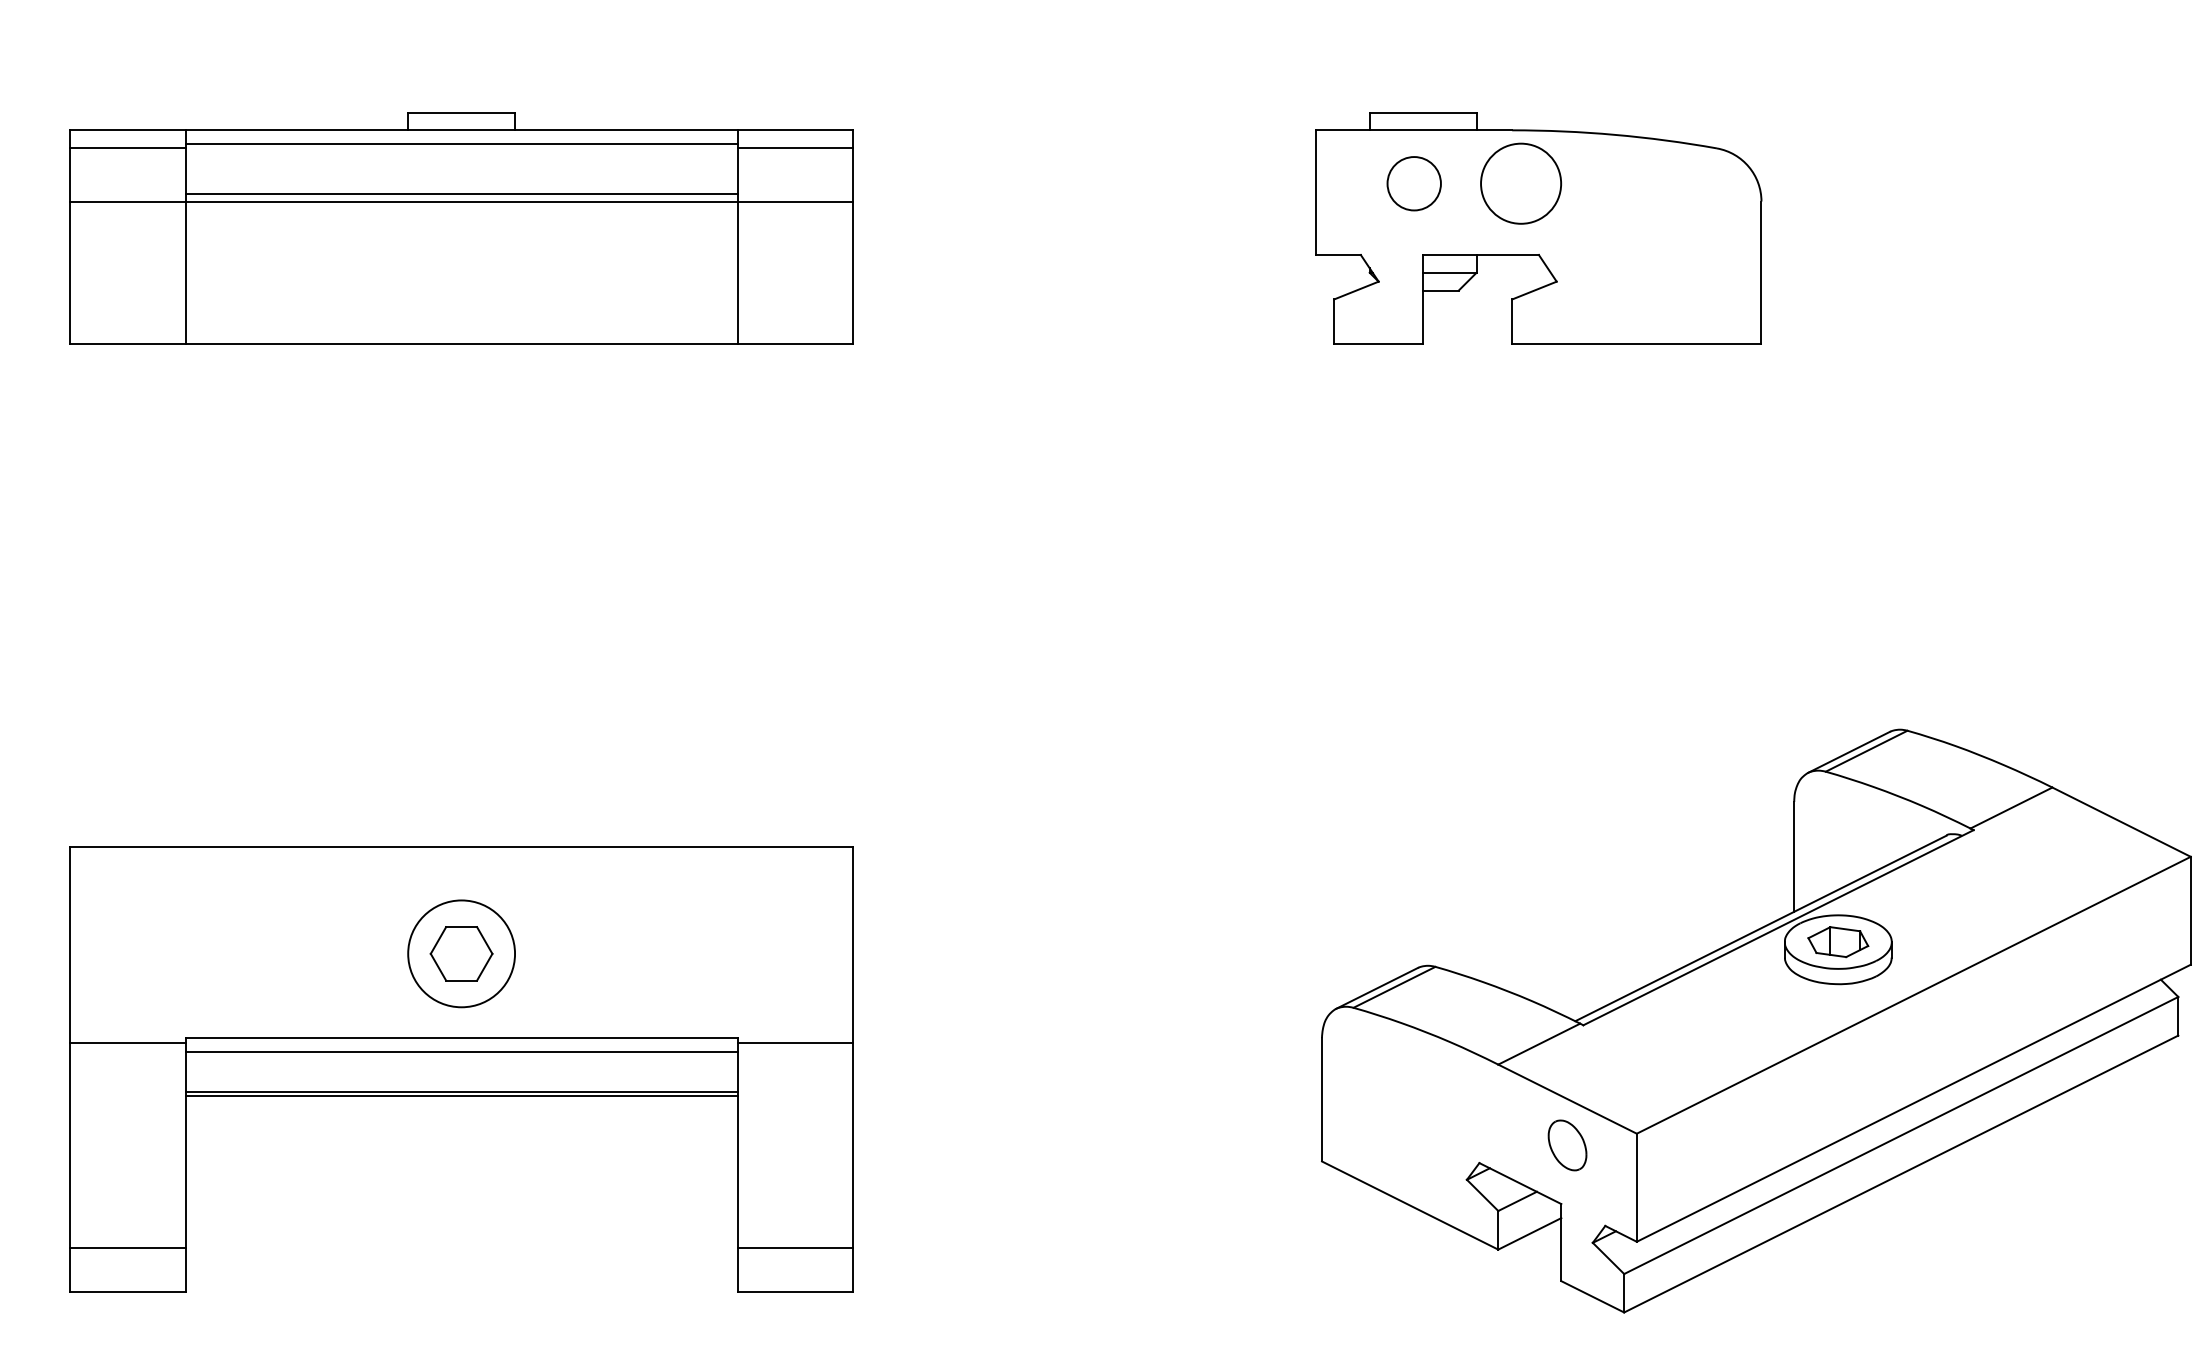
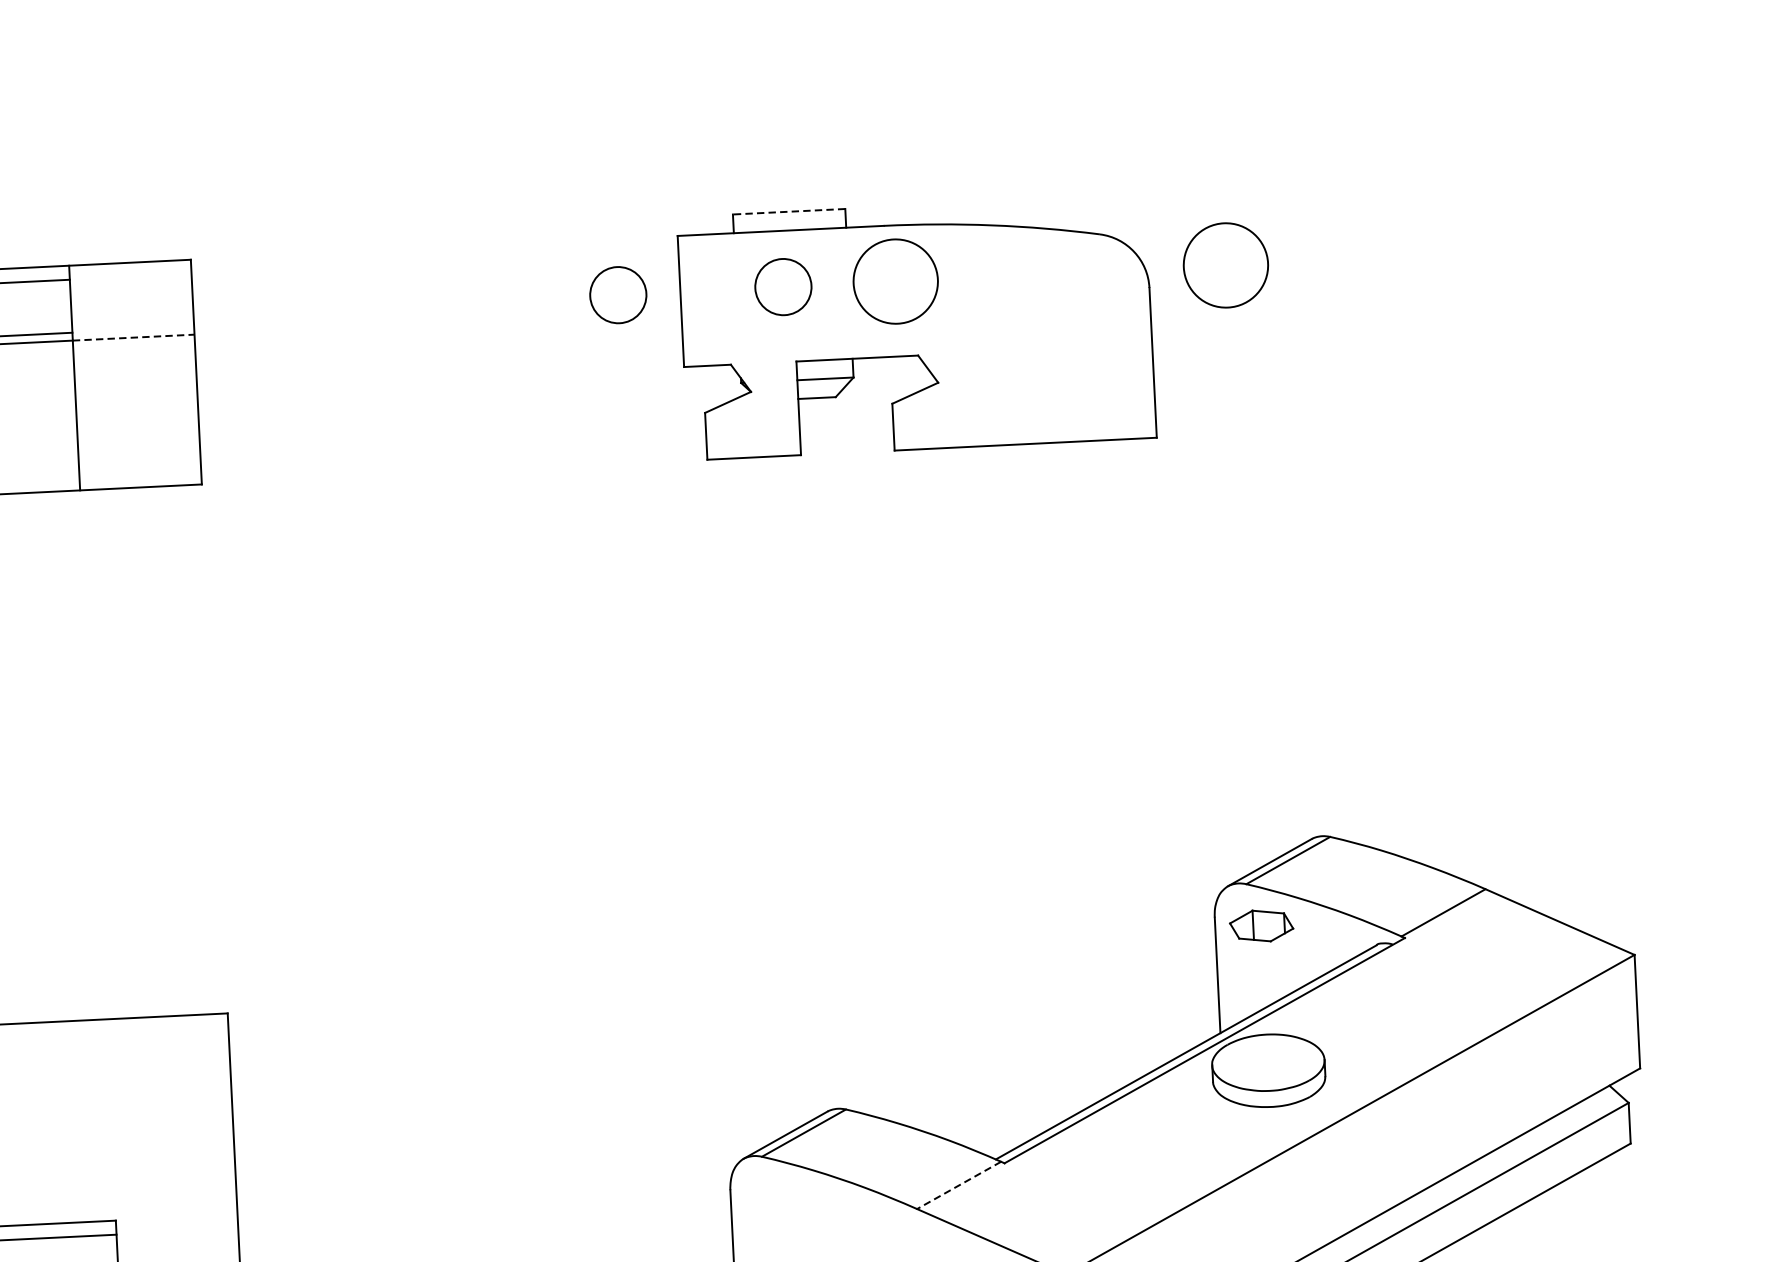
line: (1422, 112) -> (788, 211), solid -> dashed
line: (795, 148) -> (130, 281), removed
circle: (1256, 183) -> (617, 294), added
circle: (1835, 183) -> (1226, 265), added
line: (795, 201) -> (133, 337), solid -> dashed
part: (1838, 942) -> (1261, 926), moved
line: (795, 1042) -> (176, 1221), removed
line: (1539, 1044) -> (959, 1185), solid -> dashed

